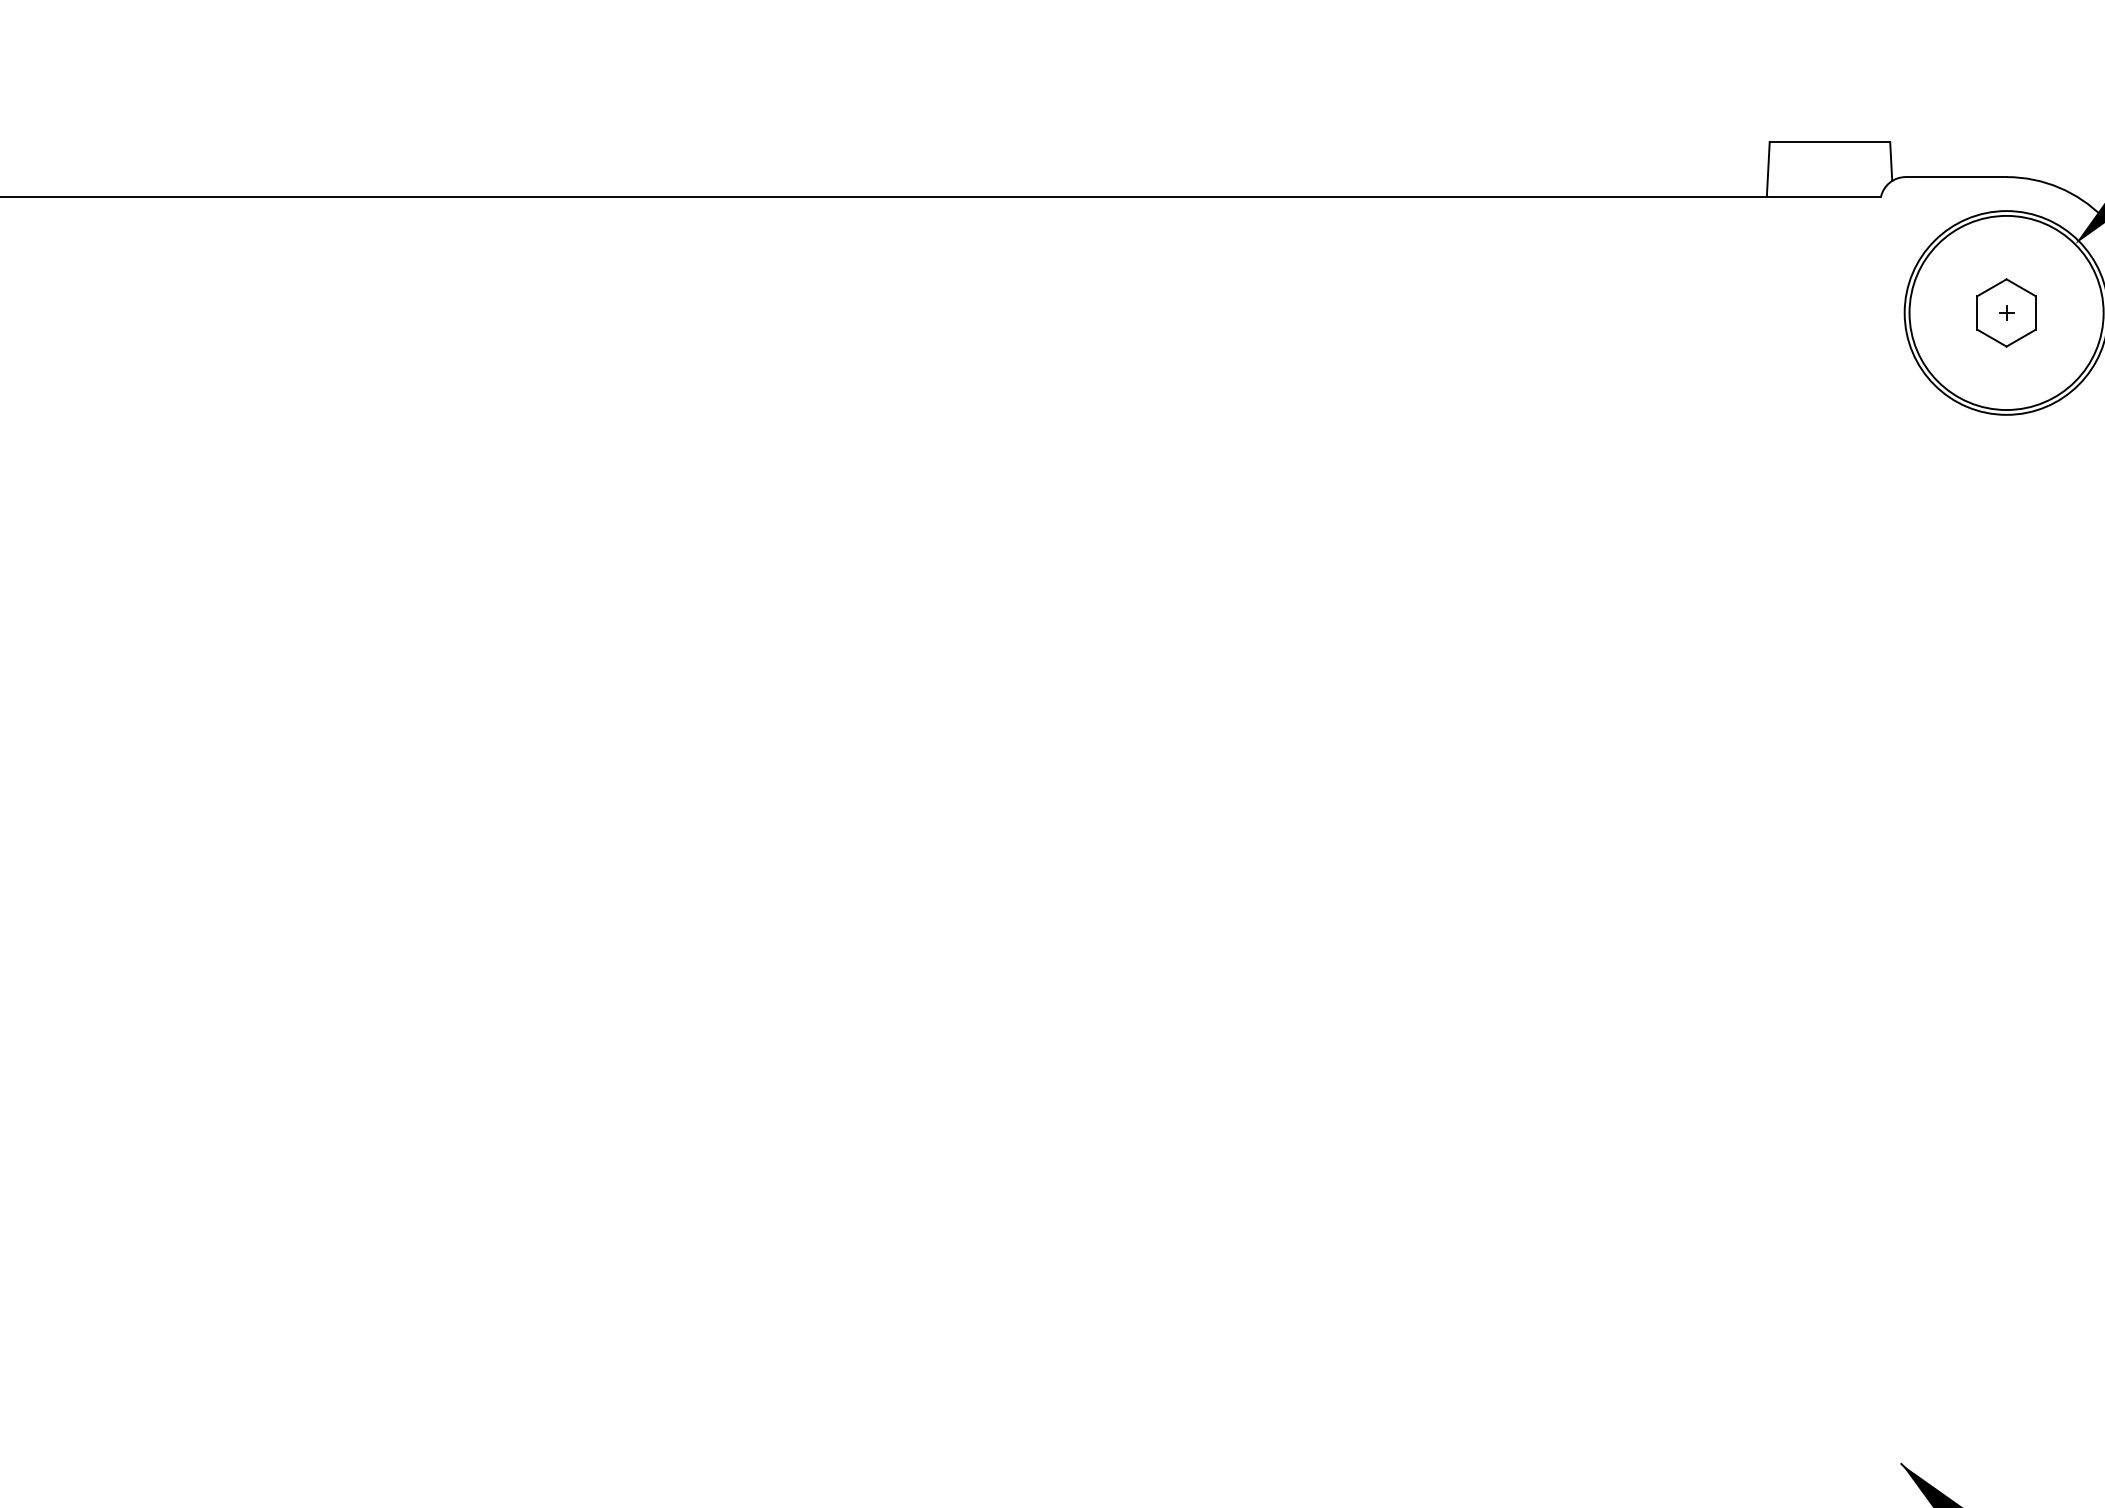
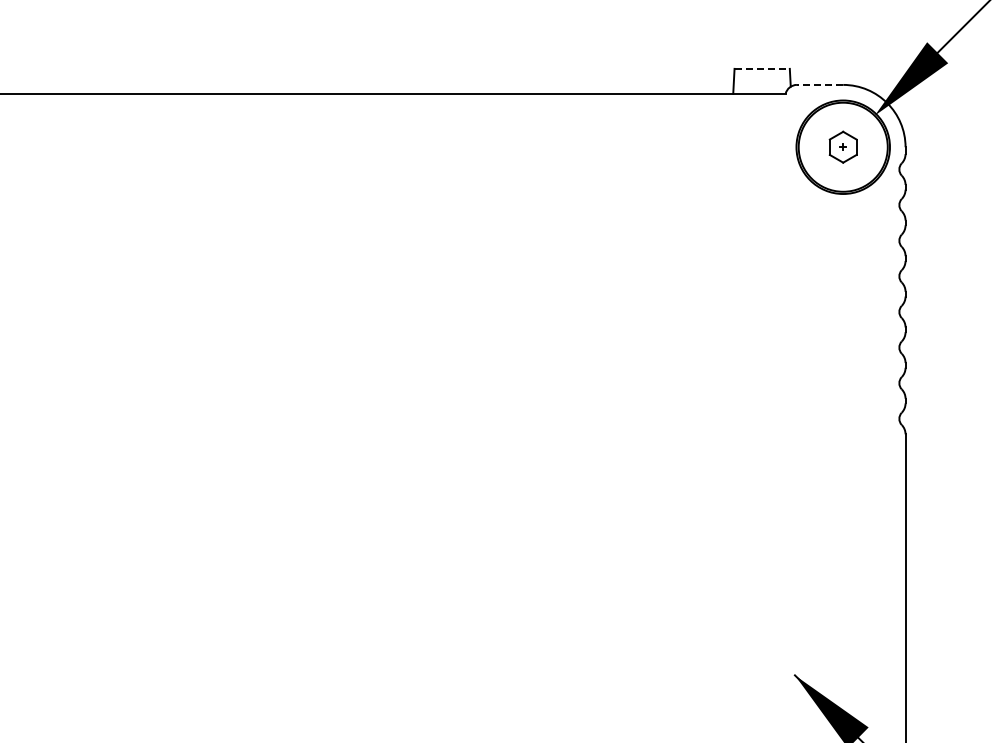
line: (1830, 141) -> (762, 68), solid -> dashed
line: (1954, 176) -> (819, 84), solid -> dashed

